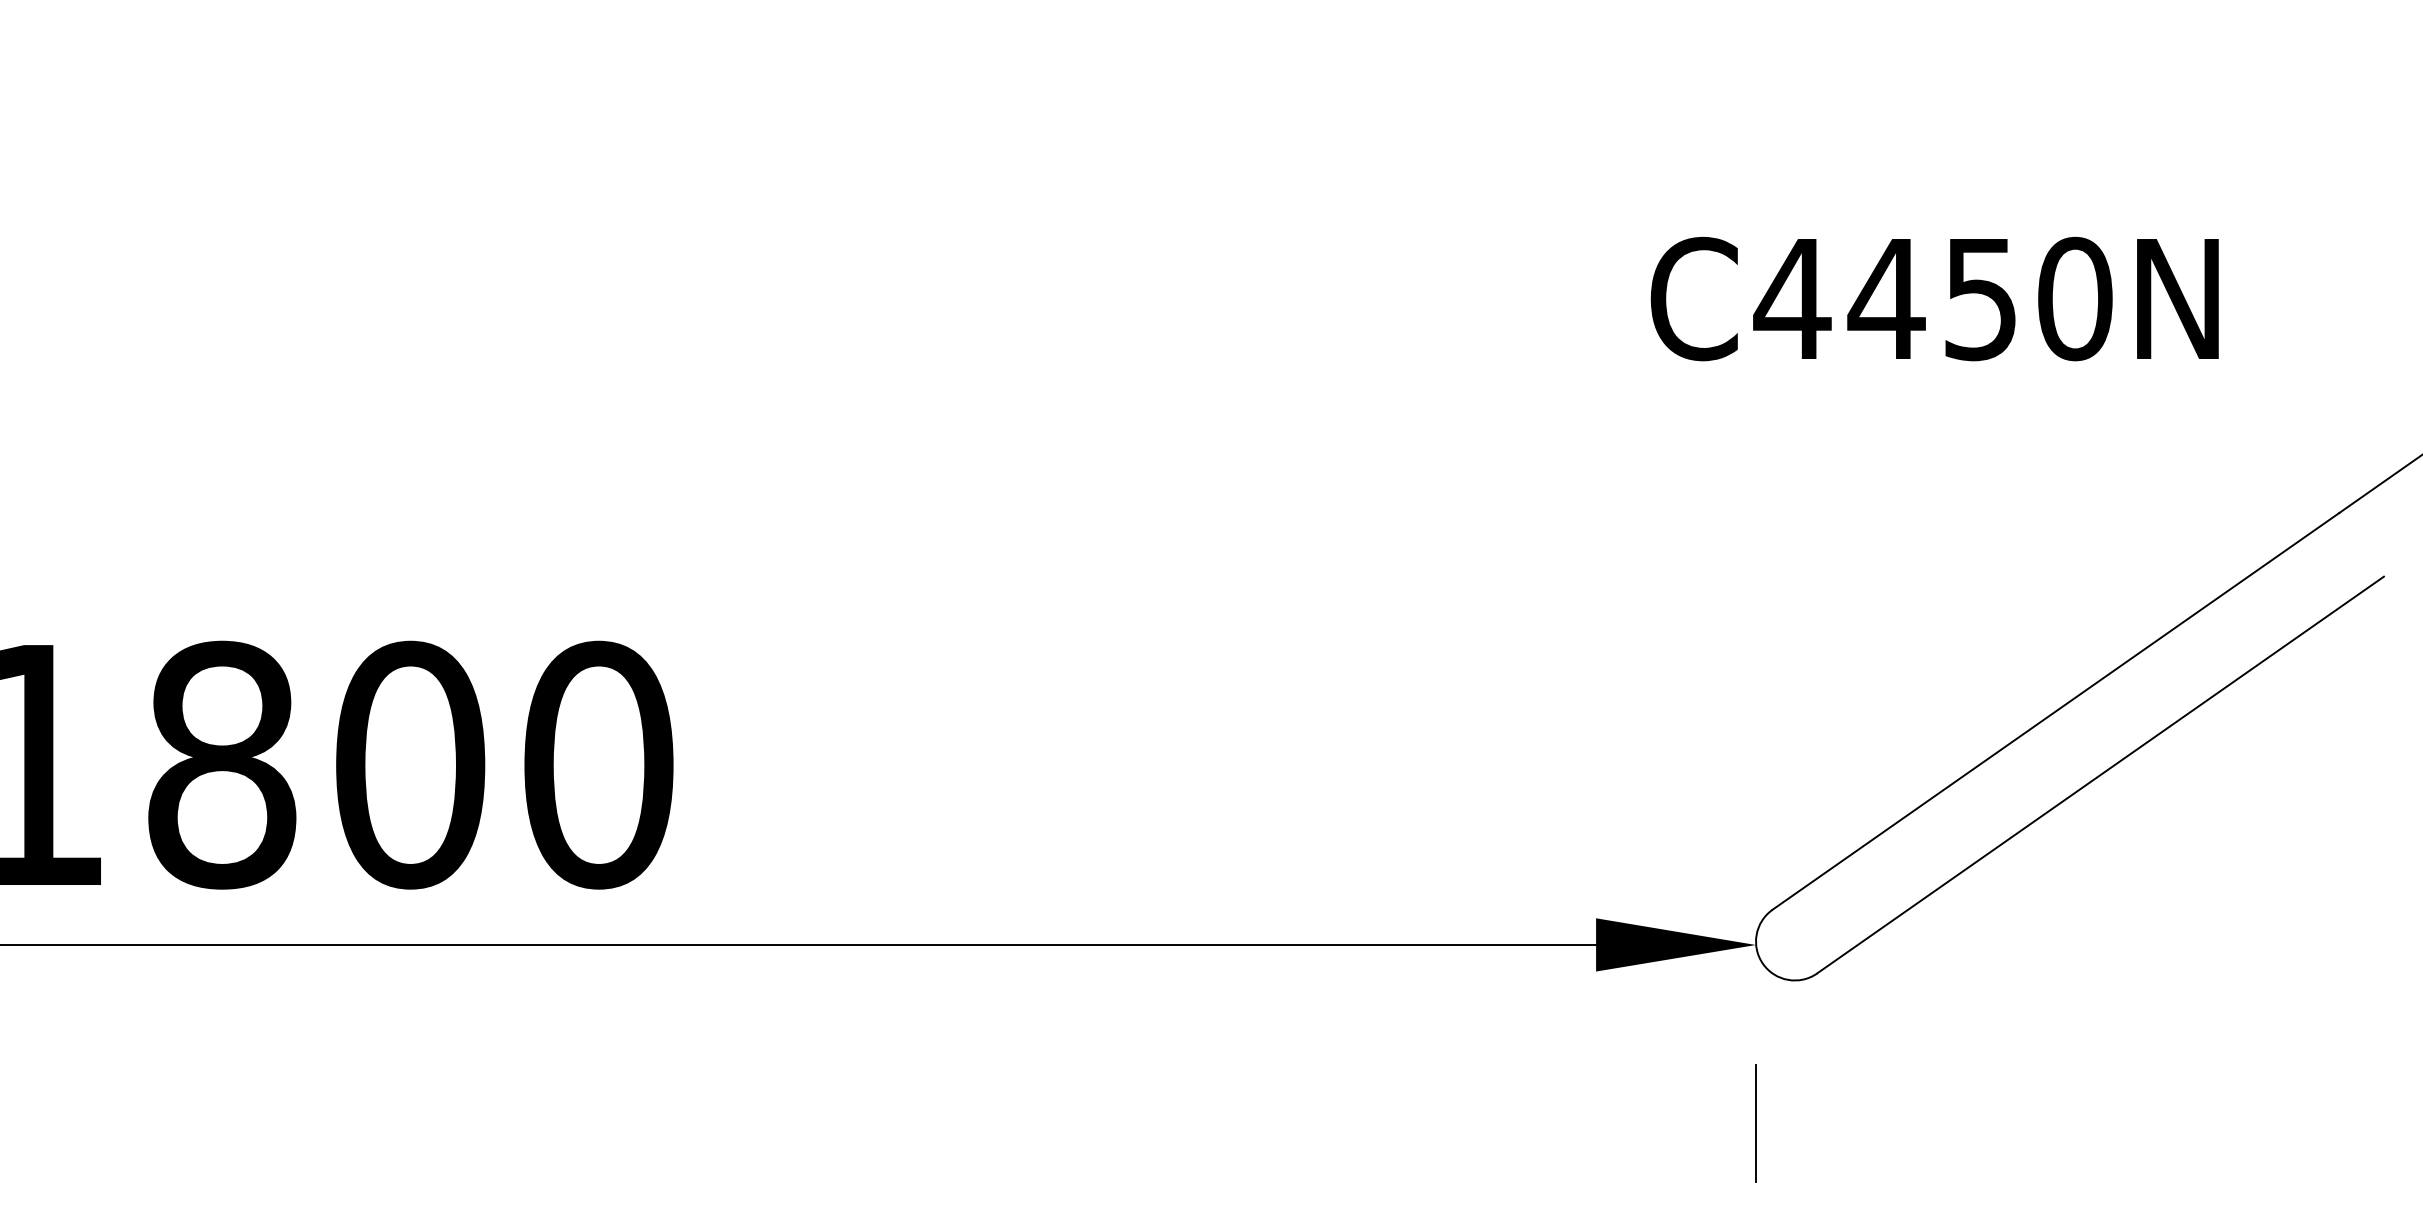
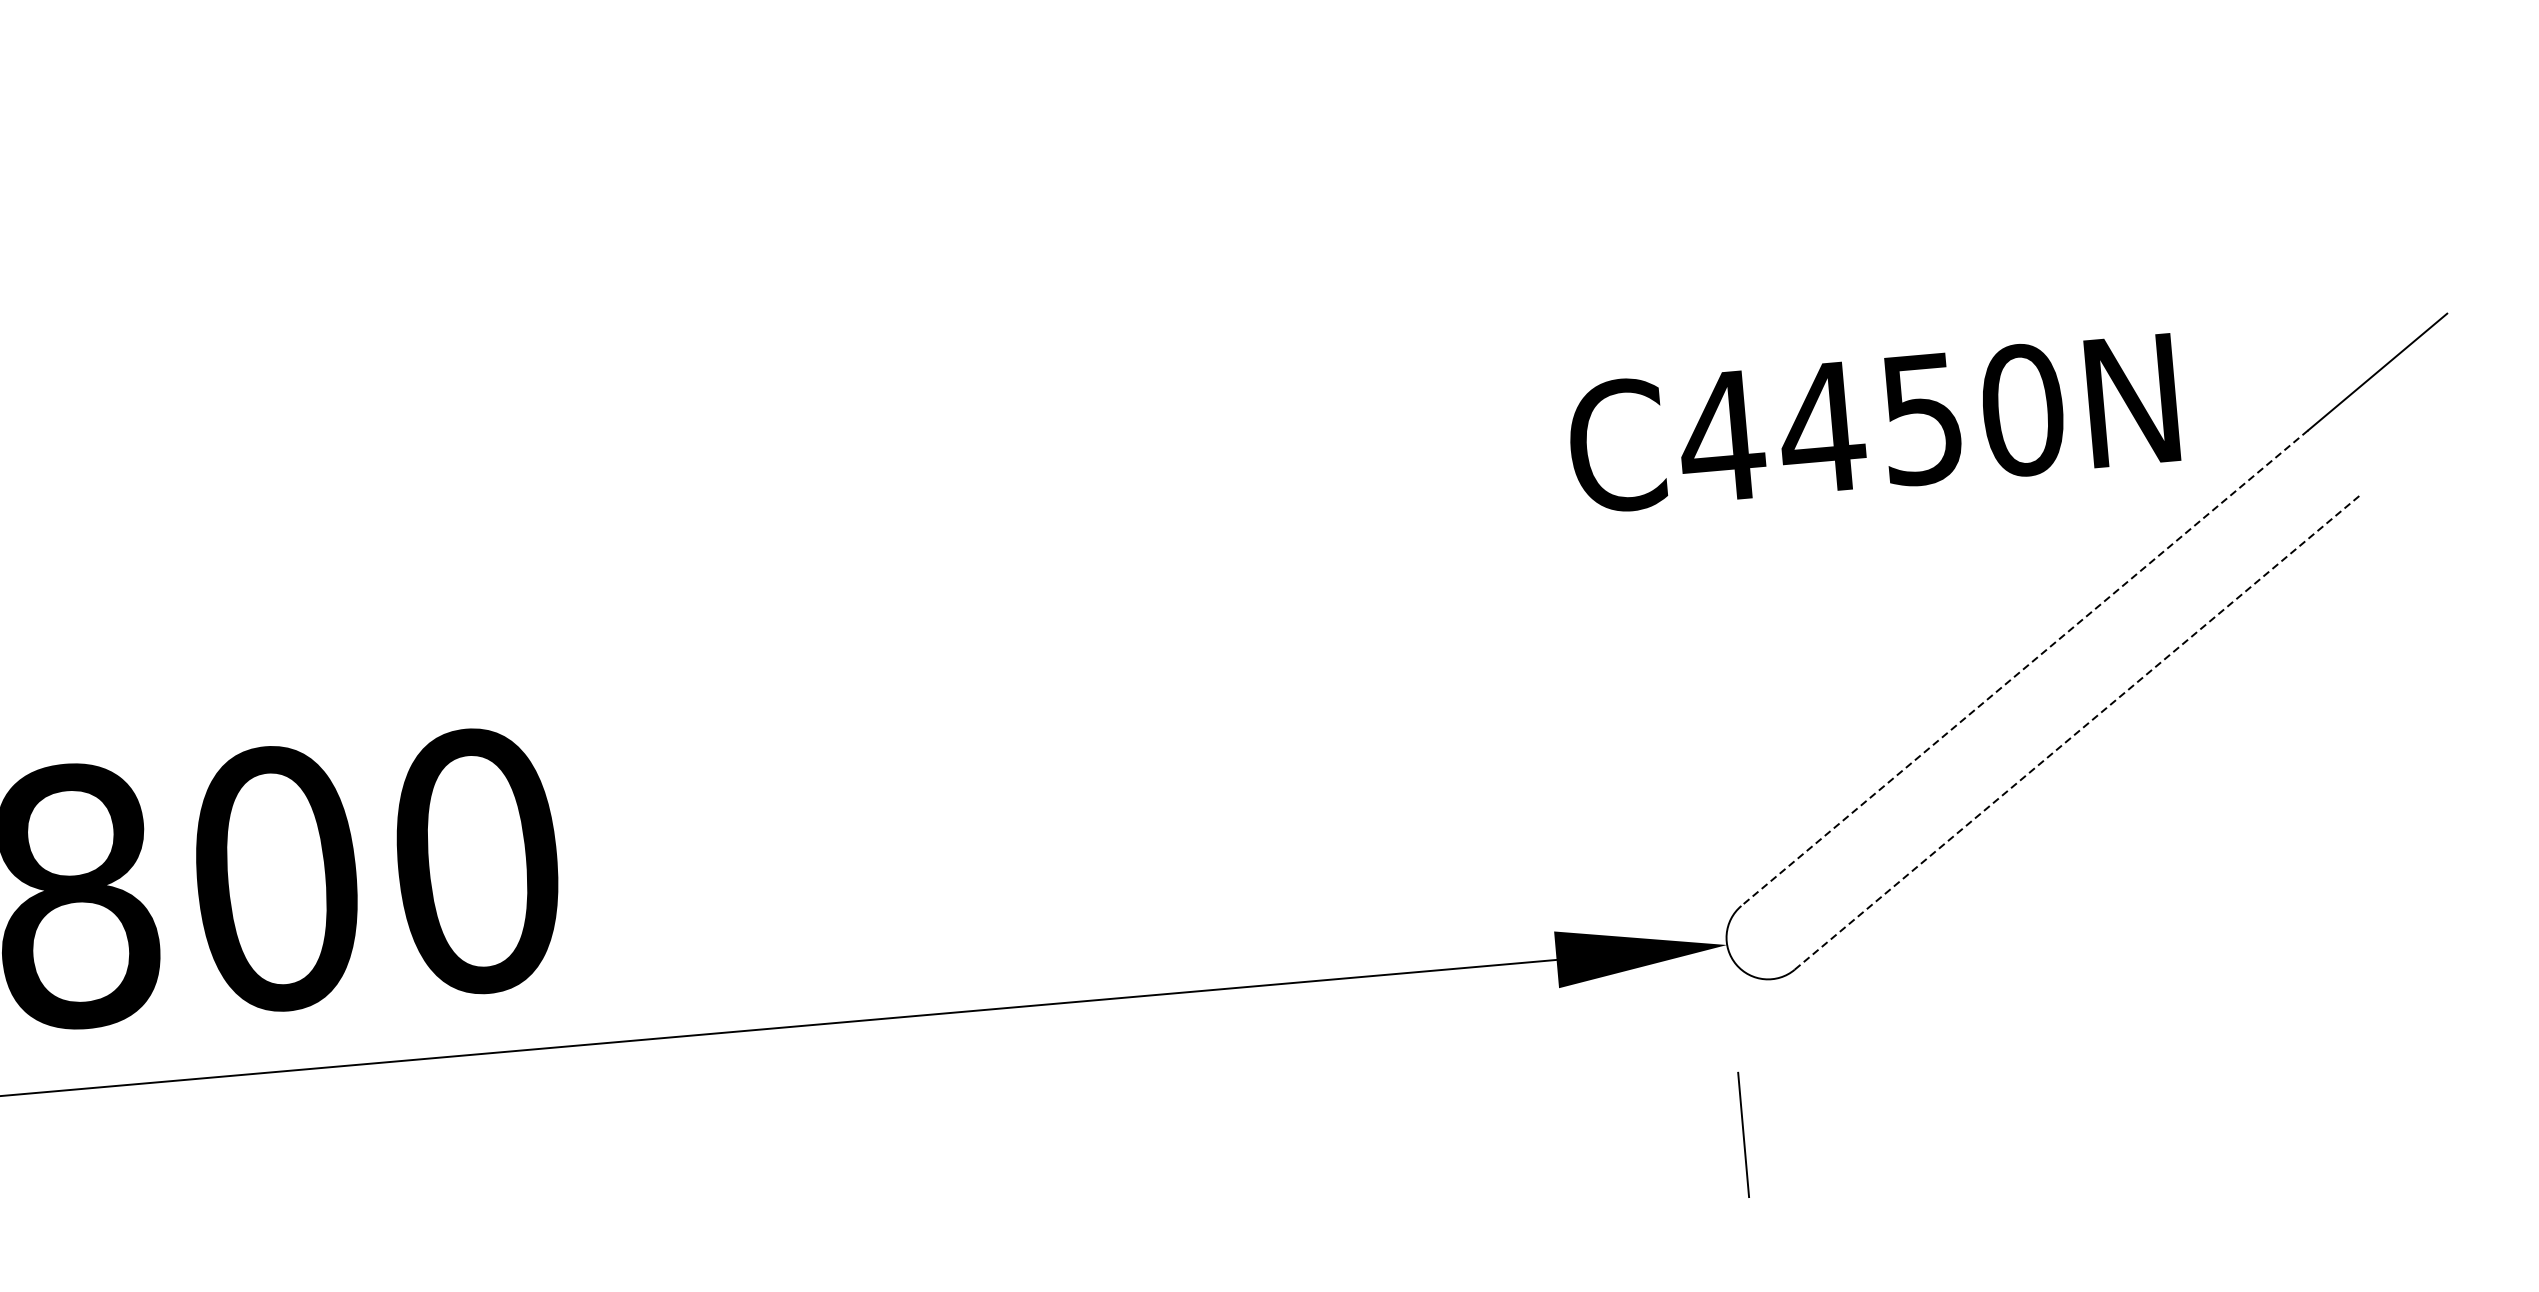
text: (1934, 298) -> (1872, 422), moved
line: (2055, 711) -> (2024, 668), solid -> dashed
line: (2100, 775) -> (2078, 732), solid -> dashed

